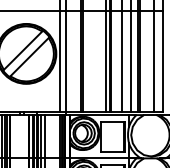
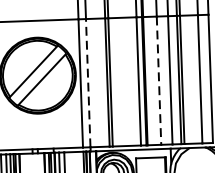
line: (65, 61) -> (87, 83), solid -> dashed
line: (121, 61) -> (158, 81), solid -> dashed

